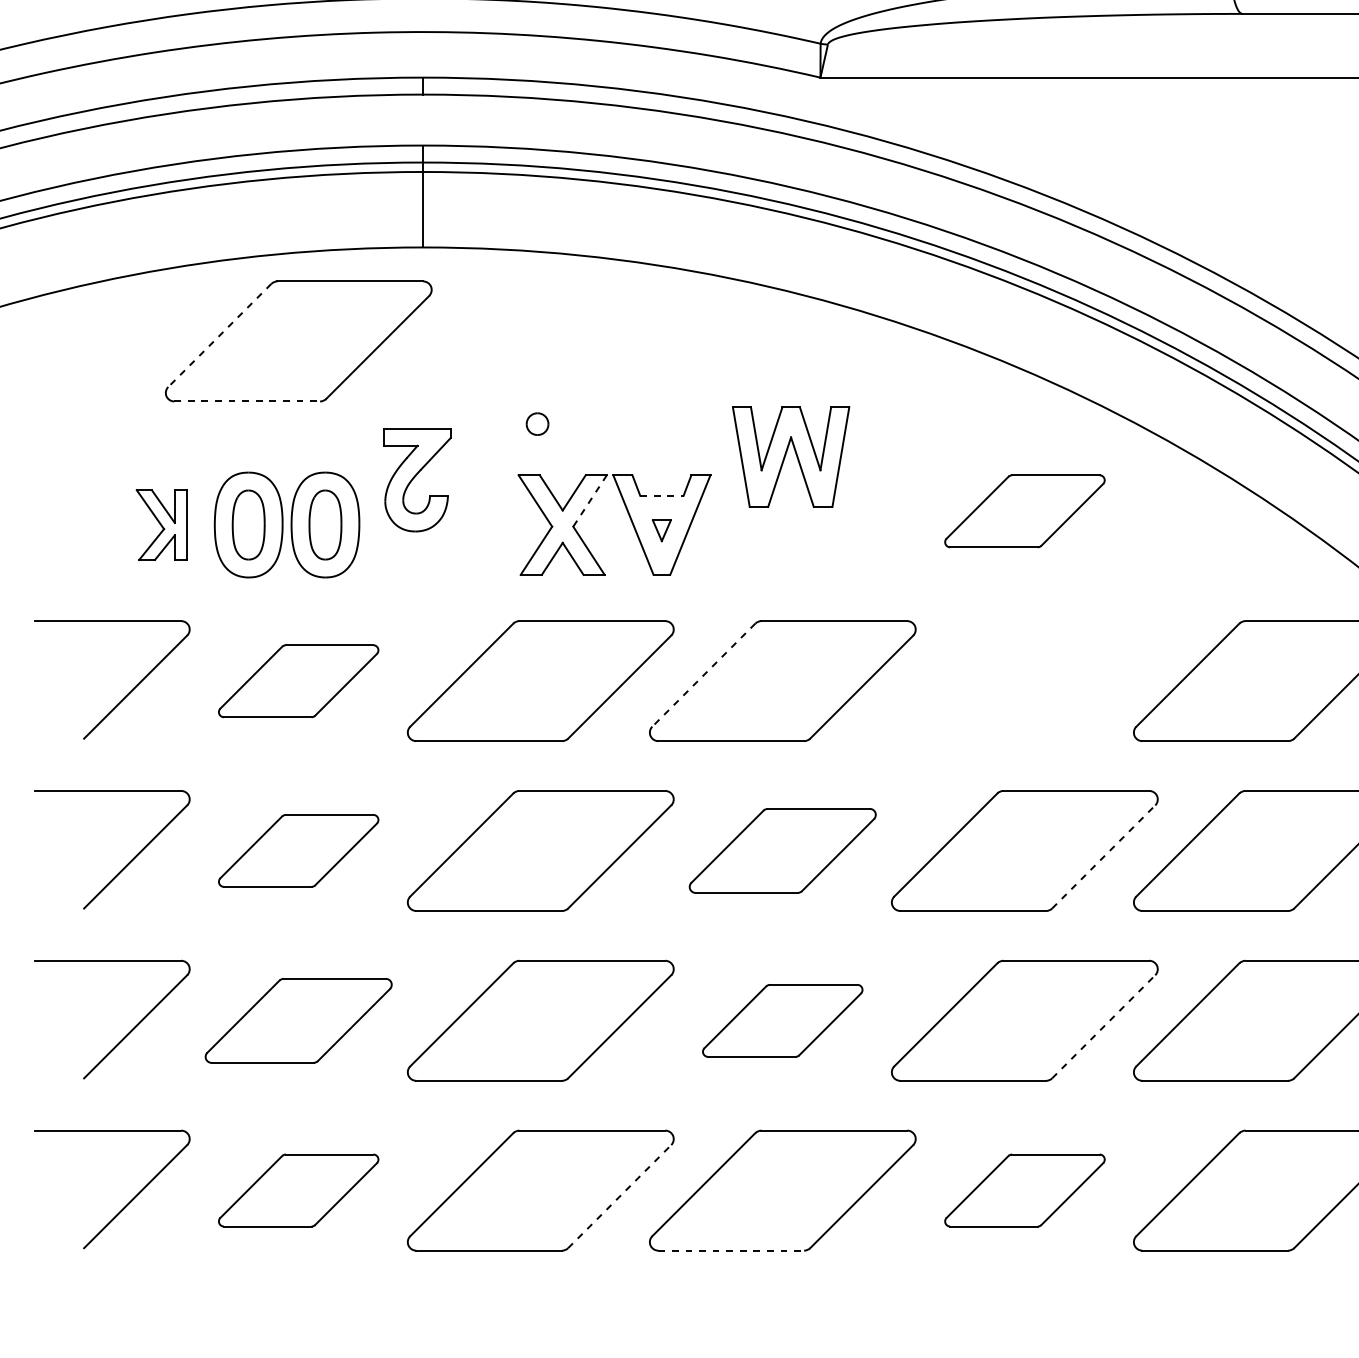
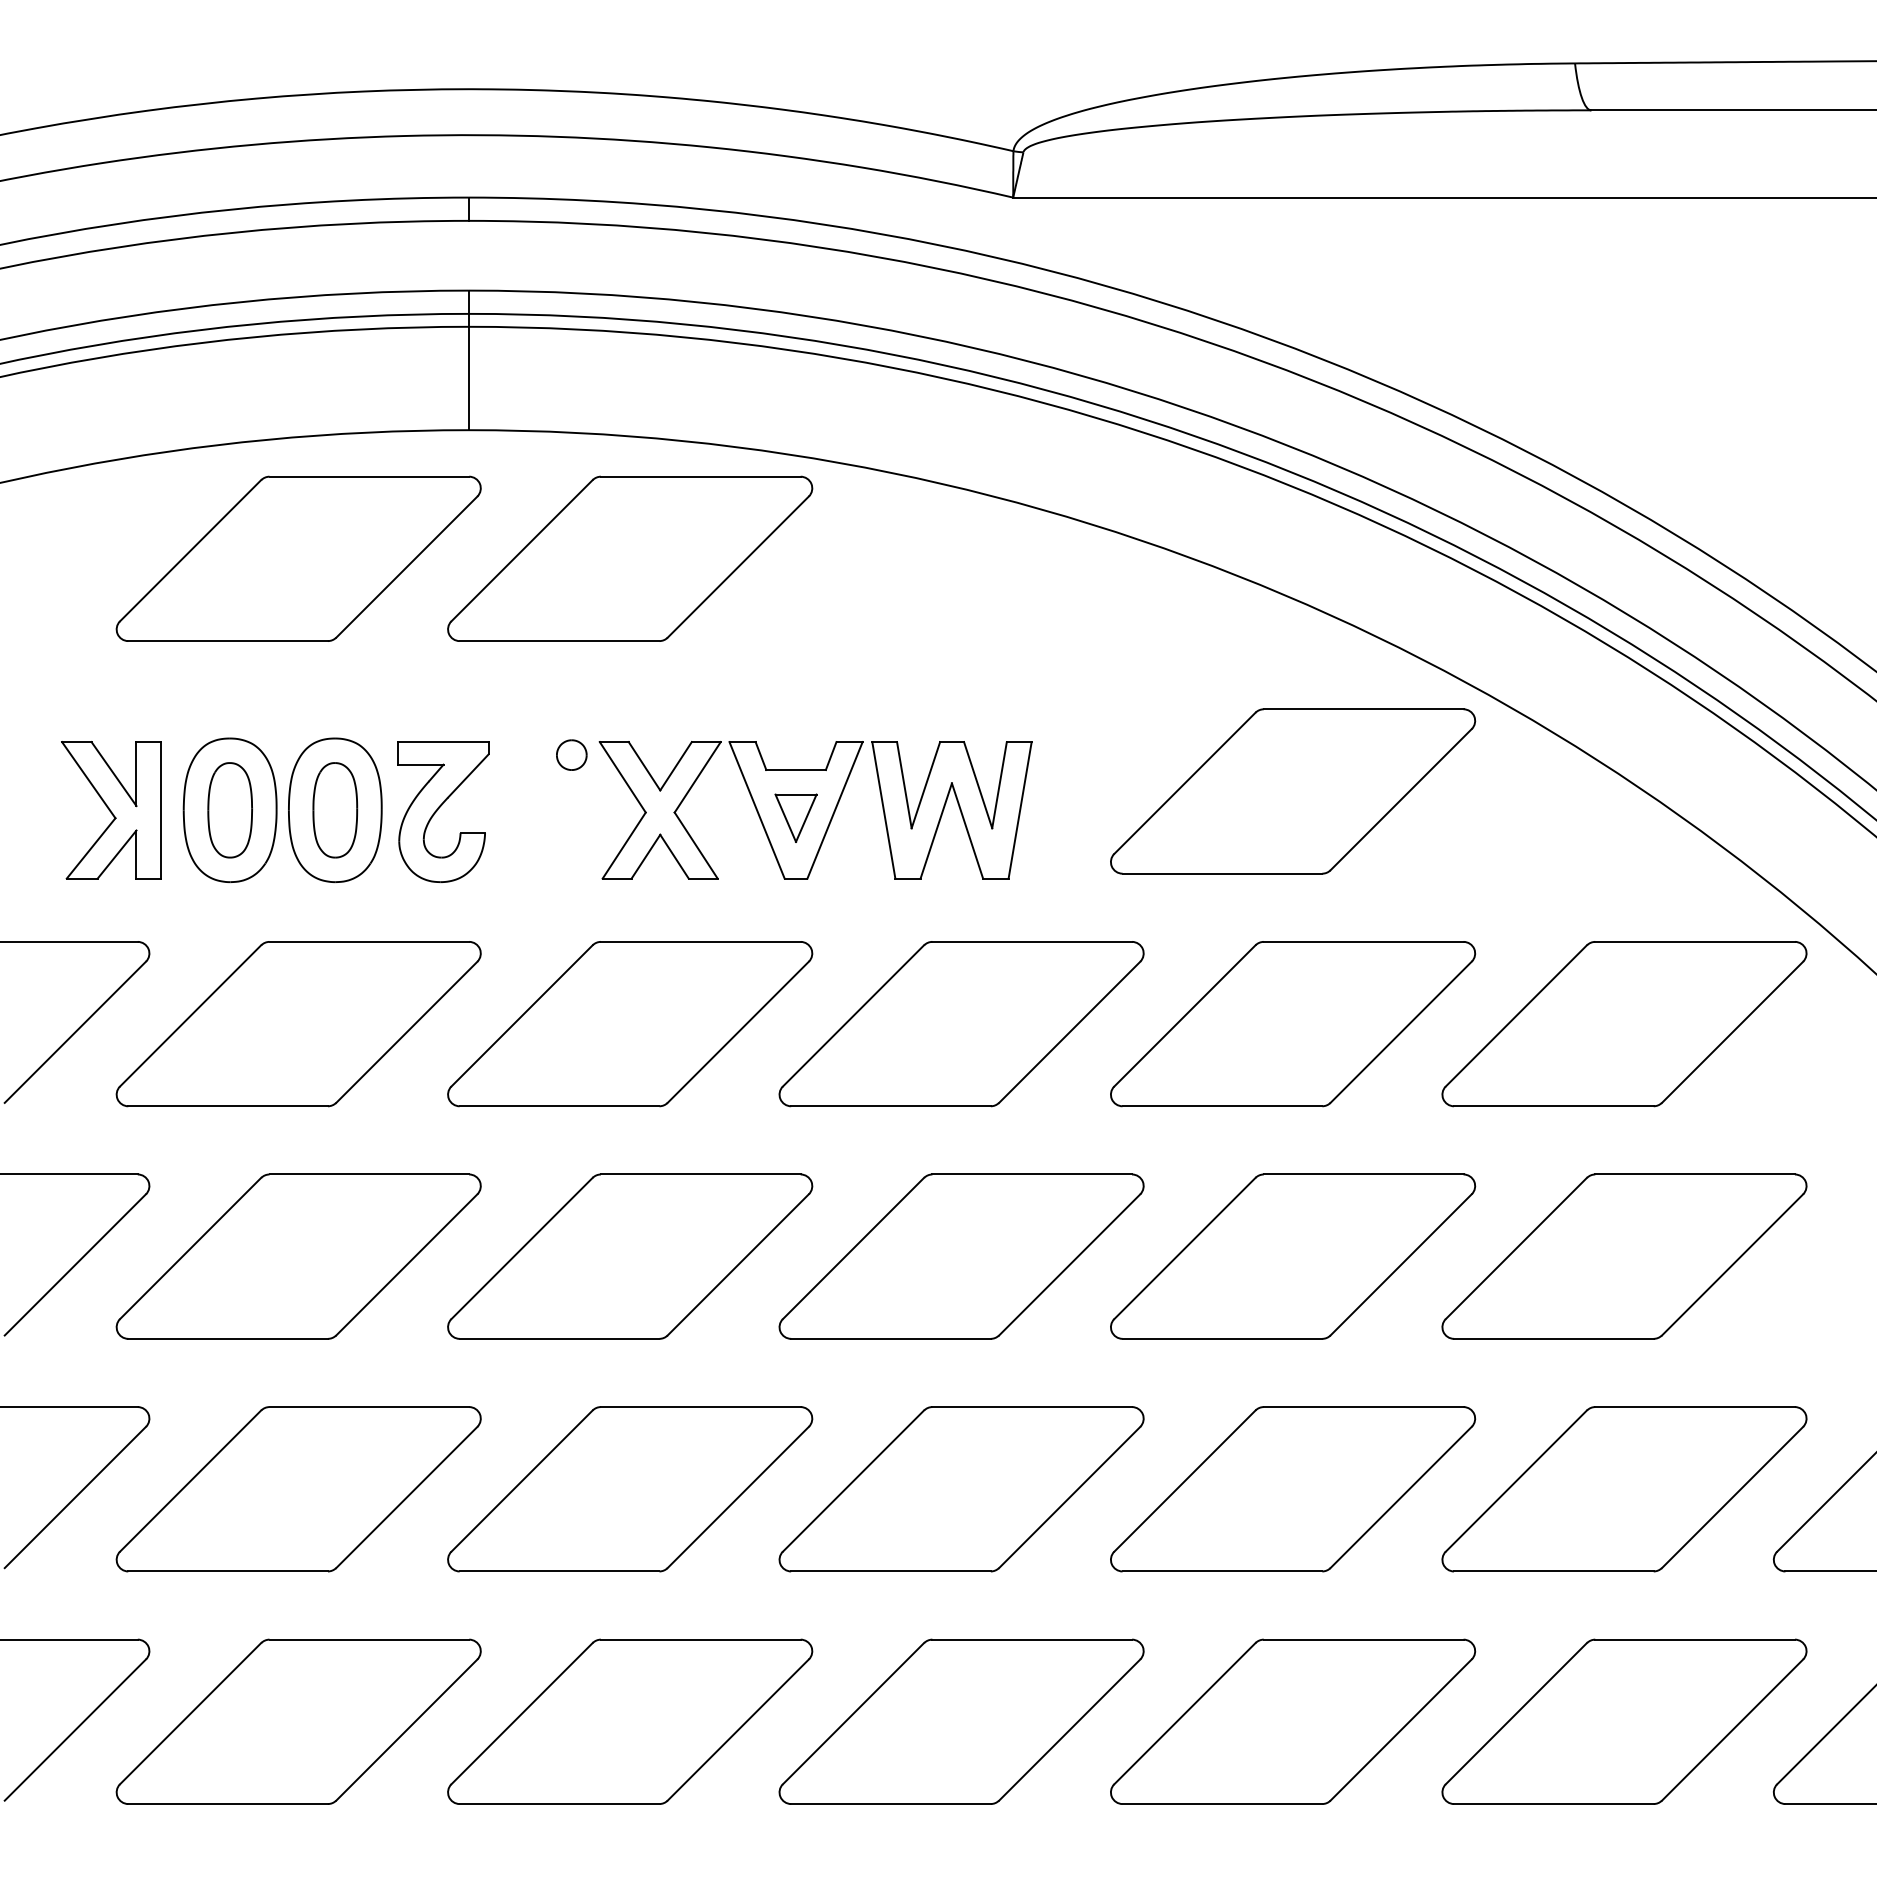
line: (219, 335) -> (190, 550), dashed -> solid
part: (541, 341) -> (630, 558), added
line: (247, 401) -> (228, 641), dashed -> solid
part: (537, 423) -> (571, 754), moved
part: (785, 456) -> (944, 809), moved
part: (417, 479) -> (443, 811), moved
line: (662, 495) -> (796, 770), dashed -> solid
line: (589, 501) -> (697, 777), dashed -> solid
part: (1025, 511) -> (1293, 791), size x1.67
part: (162, 525) -> (111, 810), size x1.43
part: (661, 530) -> (795, 817), size x1.67
line: (703, 674) -> (853, 1015), dashed -> solid
part: (298, 681) -> (298, 1024), size x1.67
part: (1025, 681) -> (1293, 1024), added
part: (298, 850) -> (298, 1256), size x1.67
part: (782, 850) -> (961, 1256), size x1.43
line: (1104, 856) -> (1401, 1264), dashed -> solid
part: (298, 1020) -> (298, 1489), size x1.43
part: (782, 1020) -> (961, 1489), size x1.67
line: (1104, 1026) -> (1401, 1497), dashed -> solid
part: (298, 1190) -> (298, 1721), size x1.67
part: (1025, 1190) -> (1293, 1721), size x1.67
line: (619, 1196) -> (738, 1730), dashed -> solid
line: (731, 1250) -> (891, 1804), dashed -> solid

